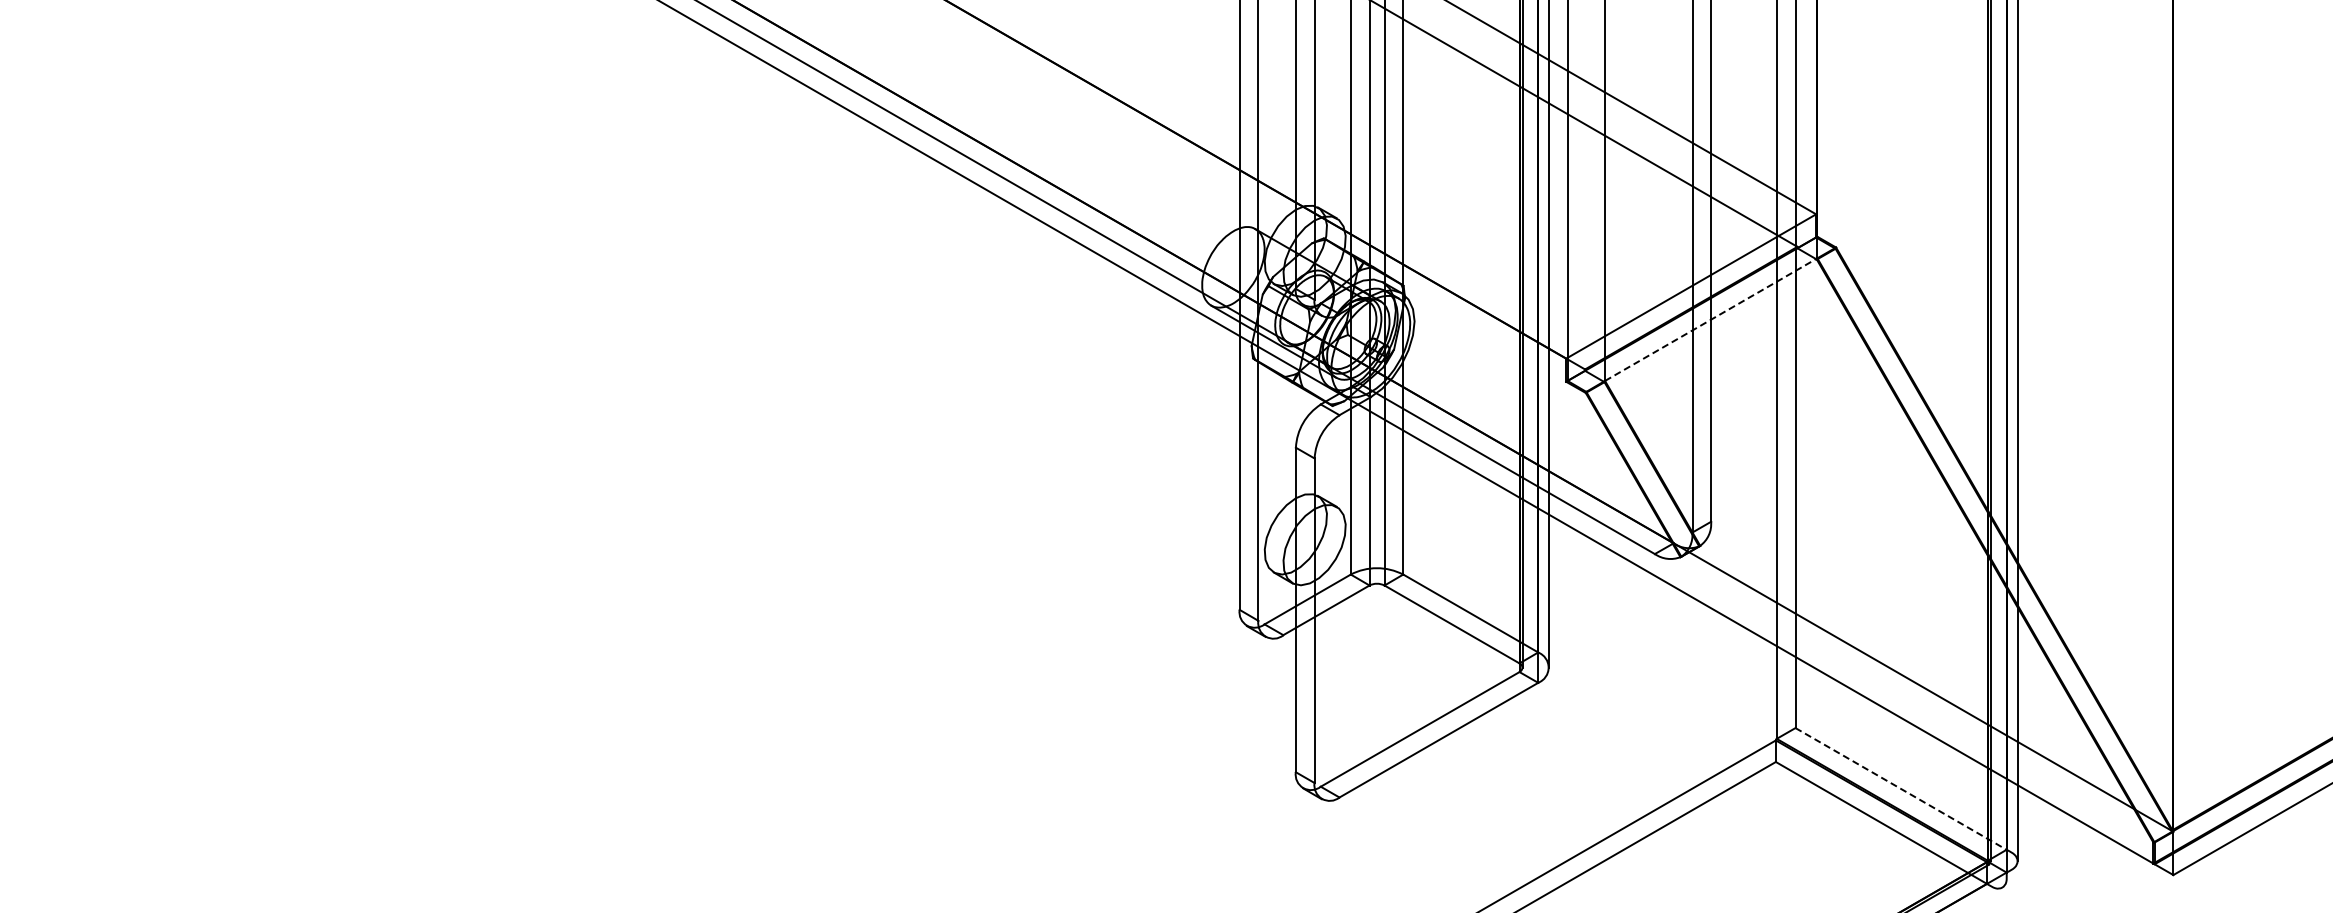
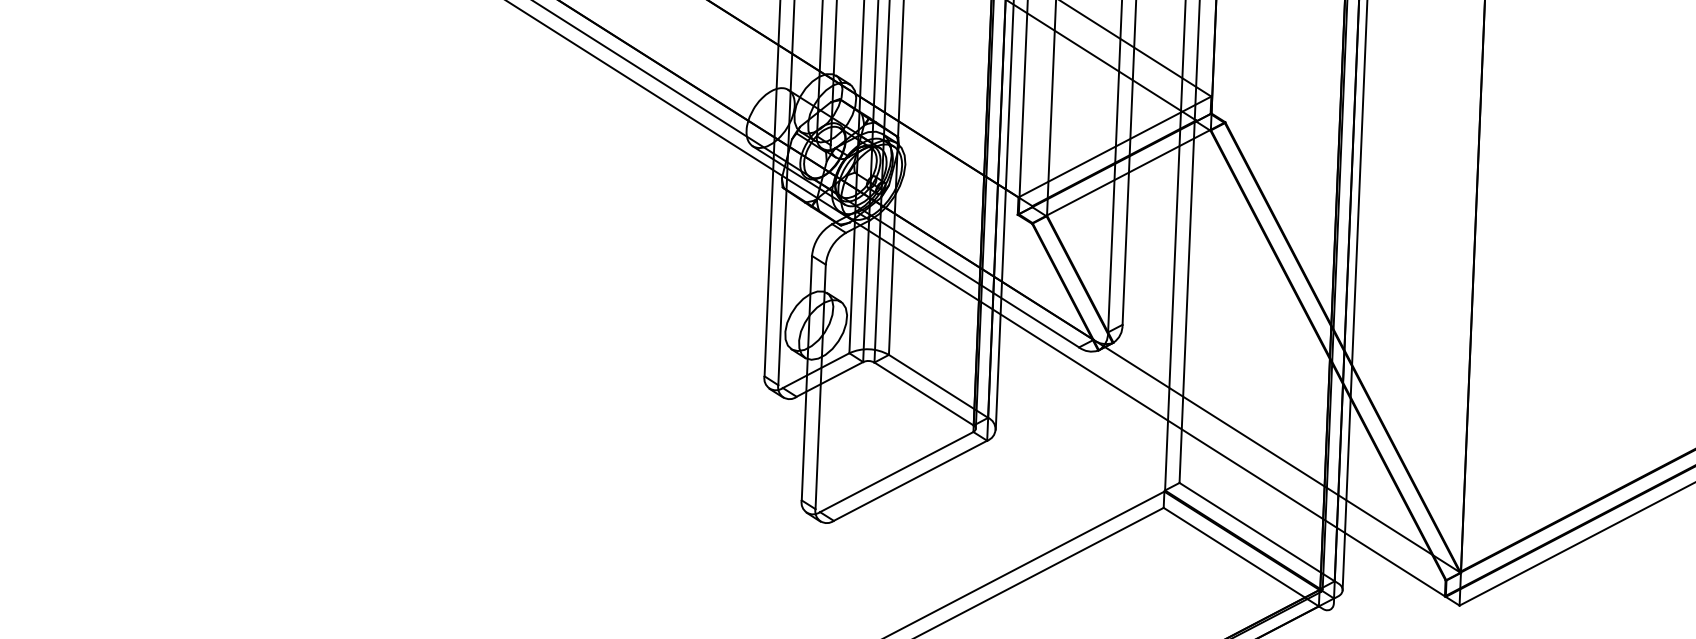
line: (1711, 319) -> (1129, 172), dashed -> solid
line: (1901, 788) -> (1257, 531), dashed -> solid

